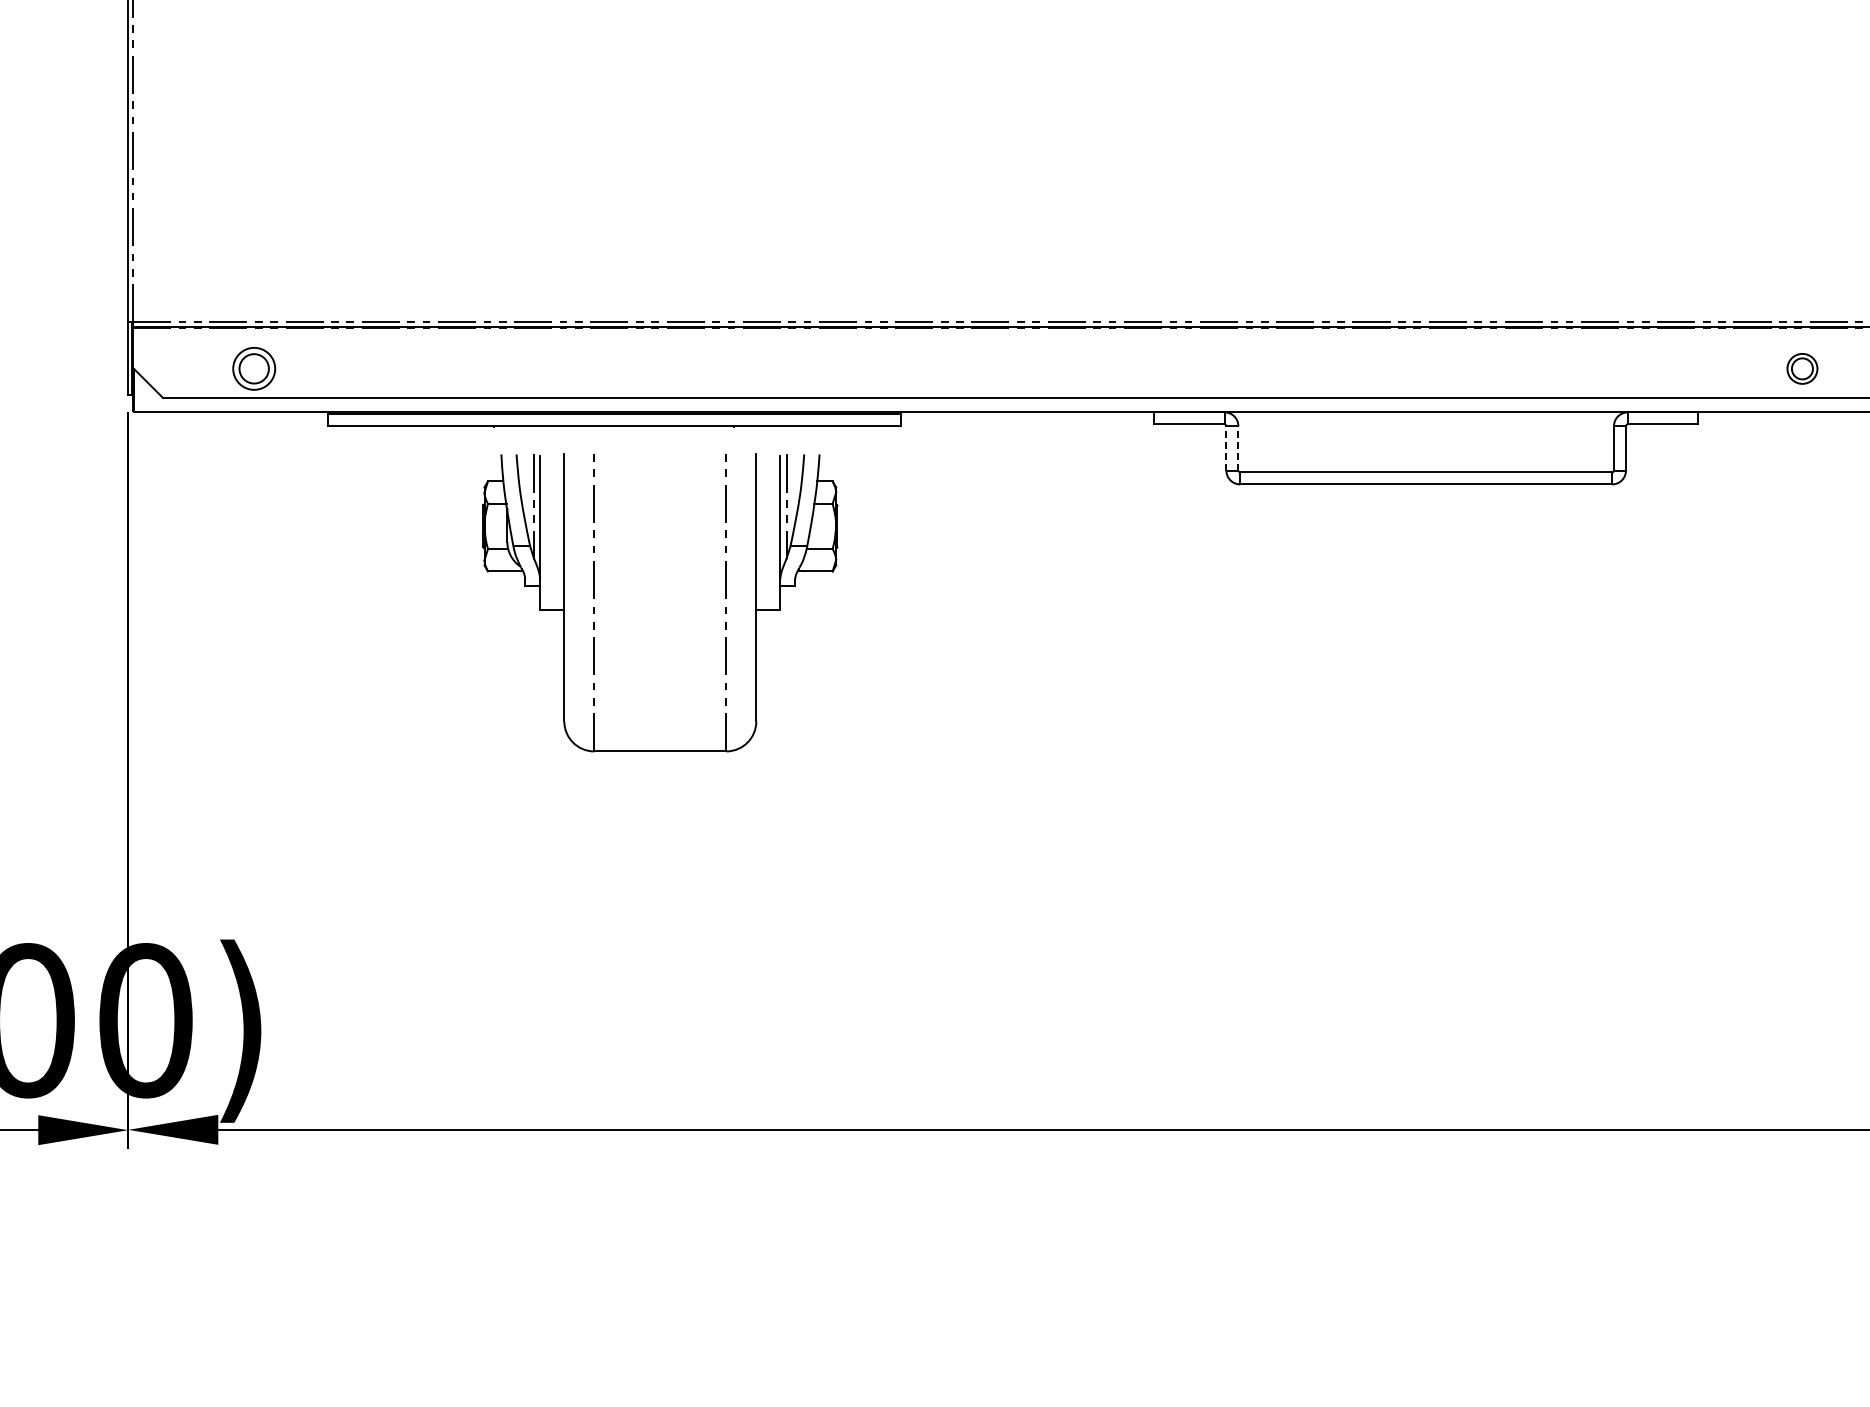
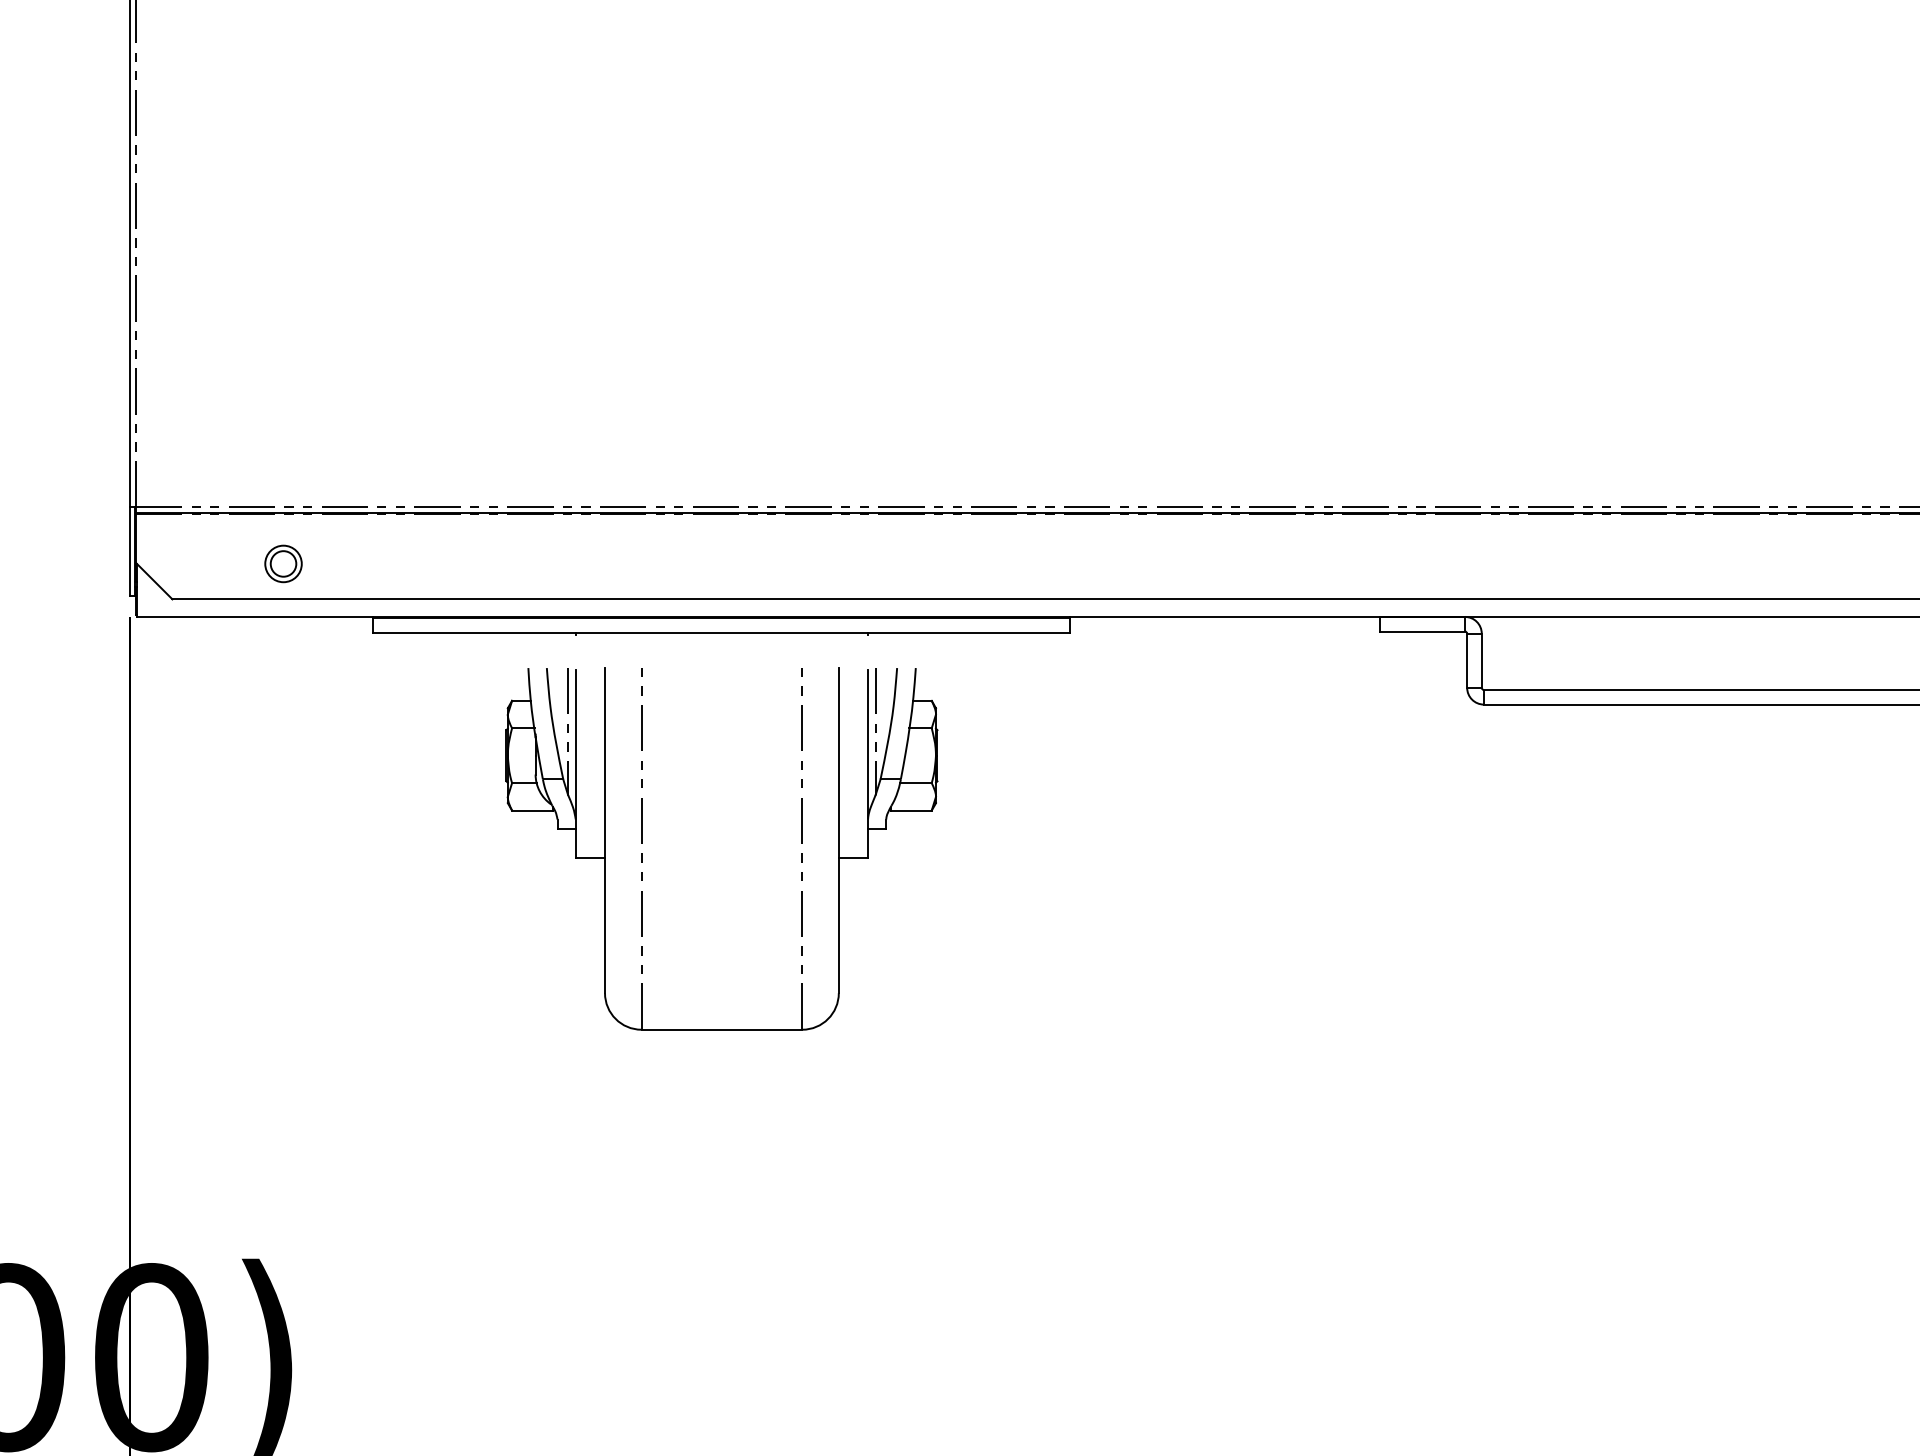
part: (254, 368) -> (283, 563), size x0.71
line: (1226, 447) -> (1467, 659), dashed -> solid
line: (1238, 447) -> (1481, 659), dashed -> solid
part: (725, 598) -> (801, 843), moved

